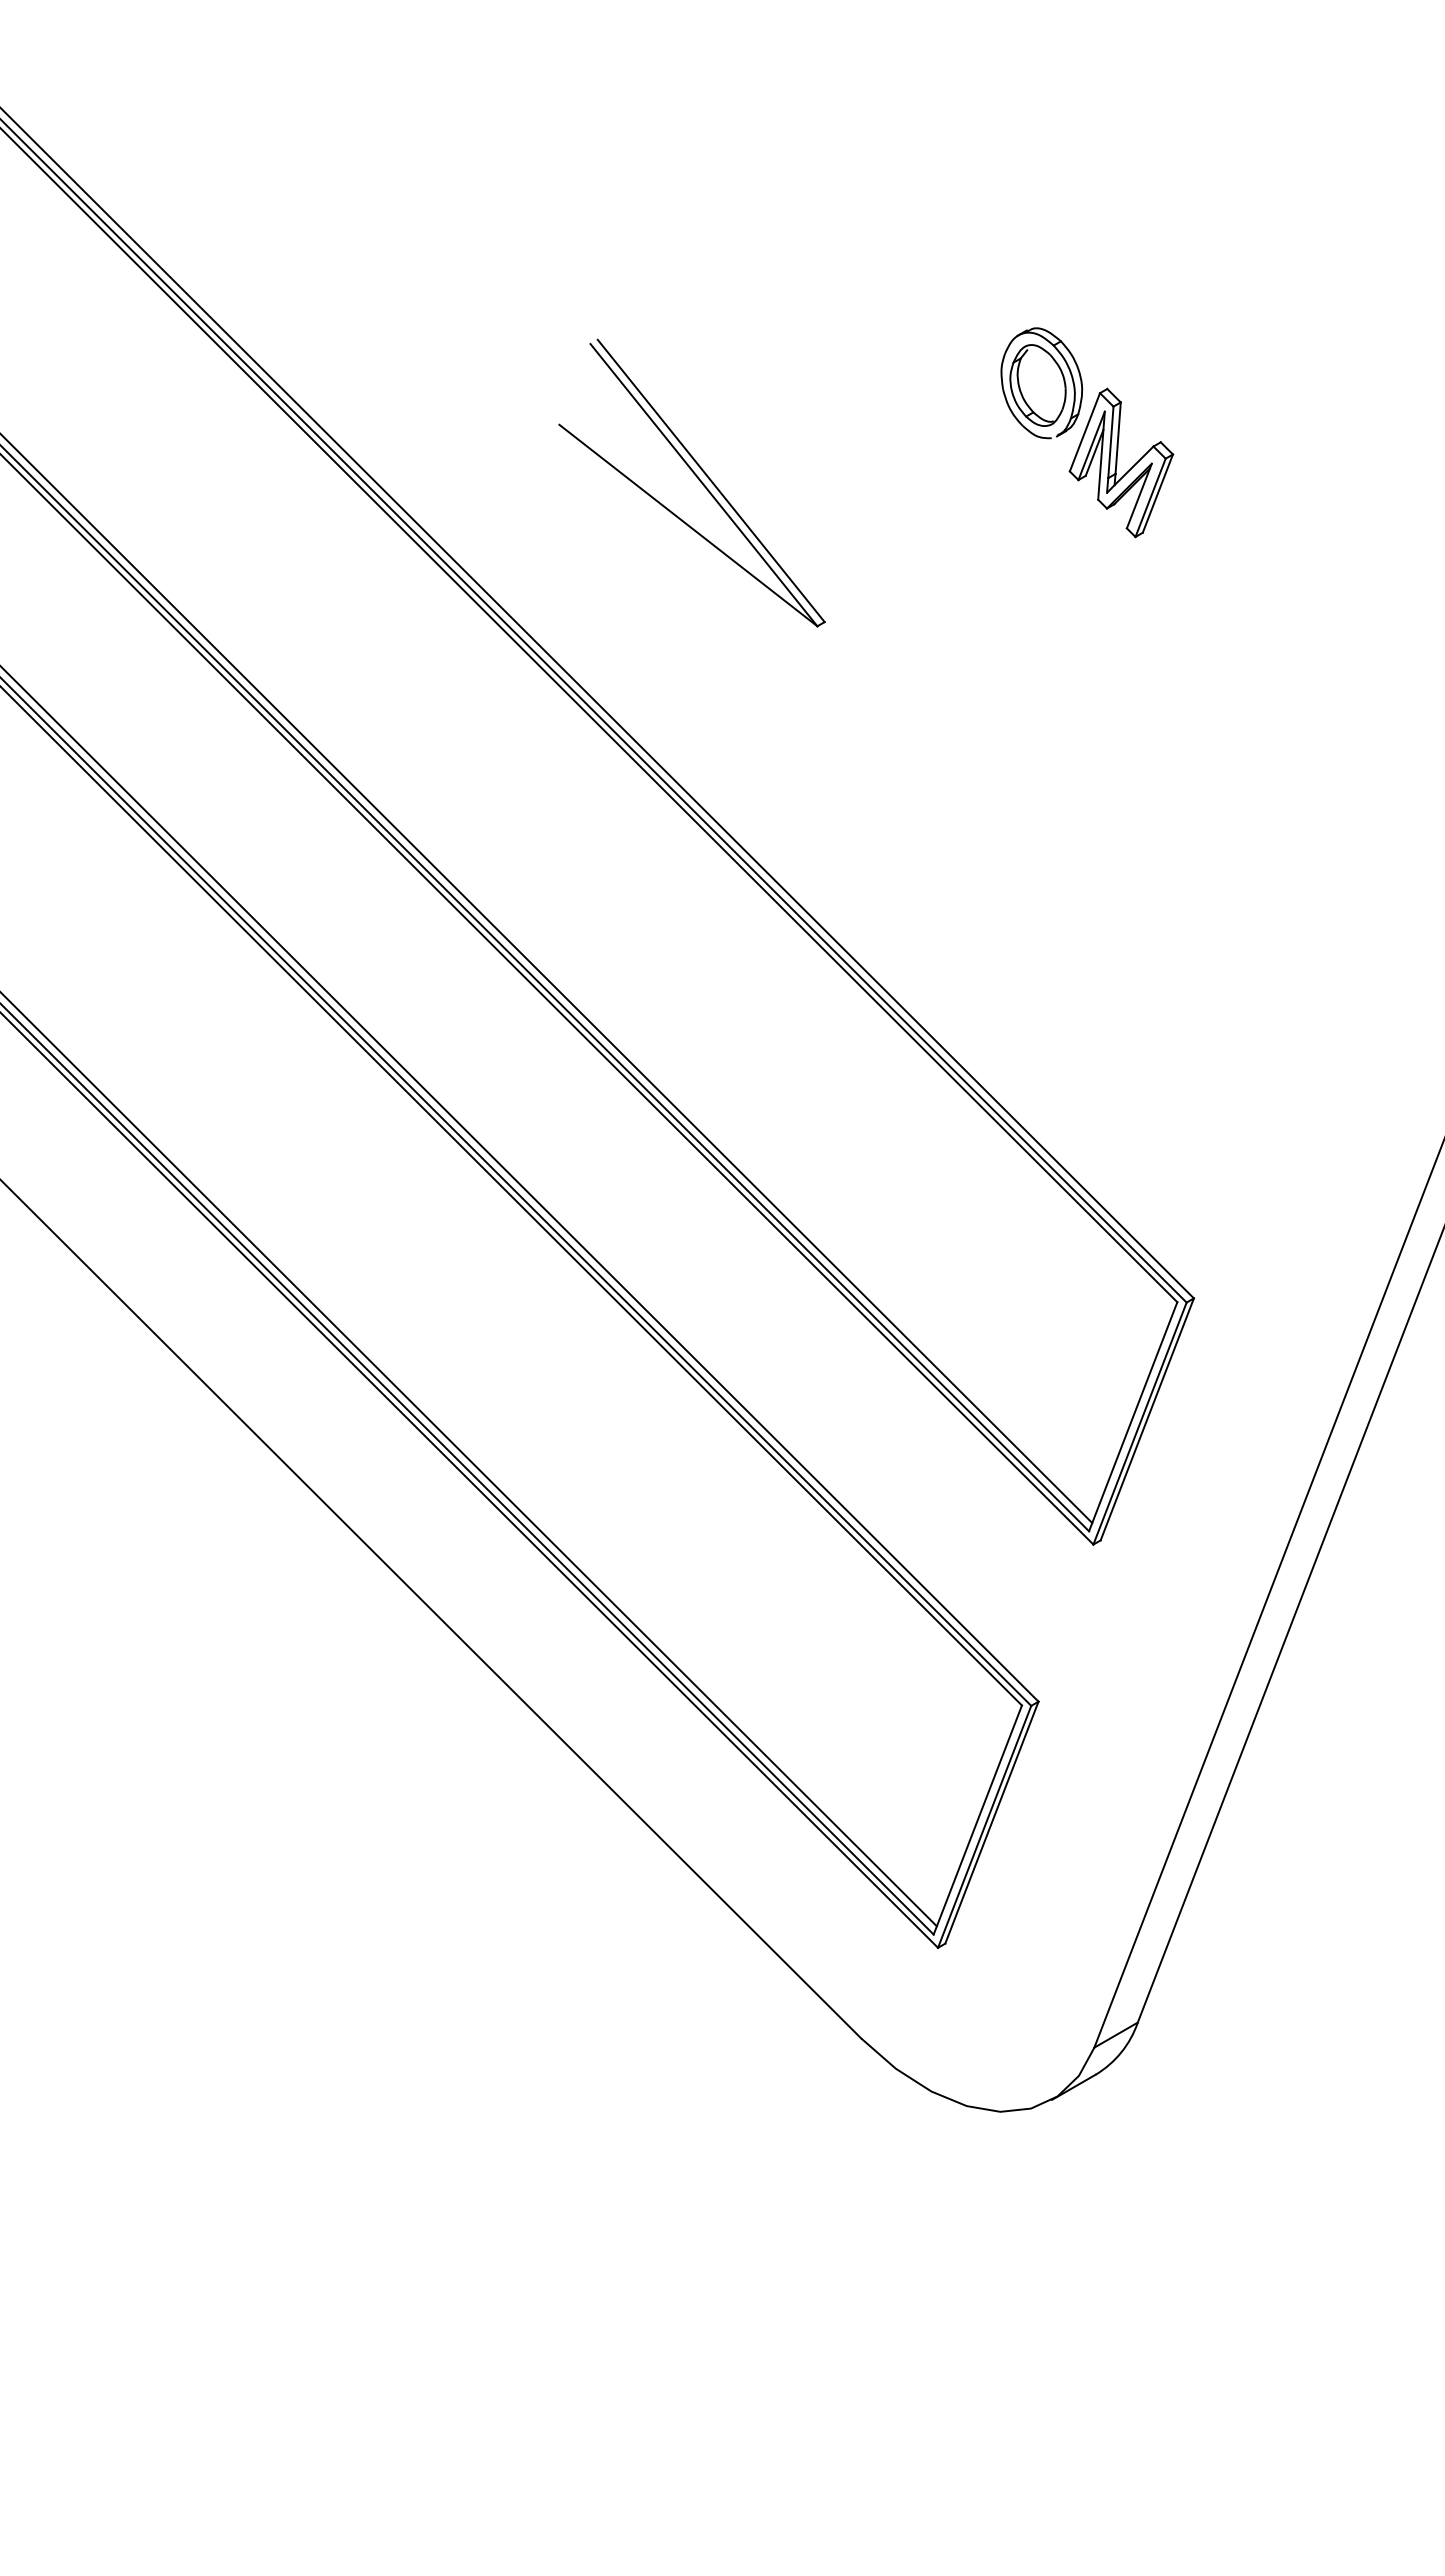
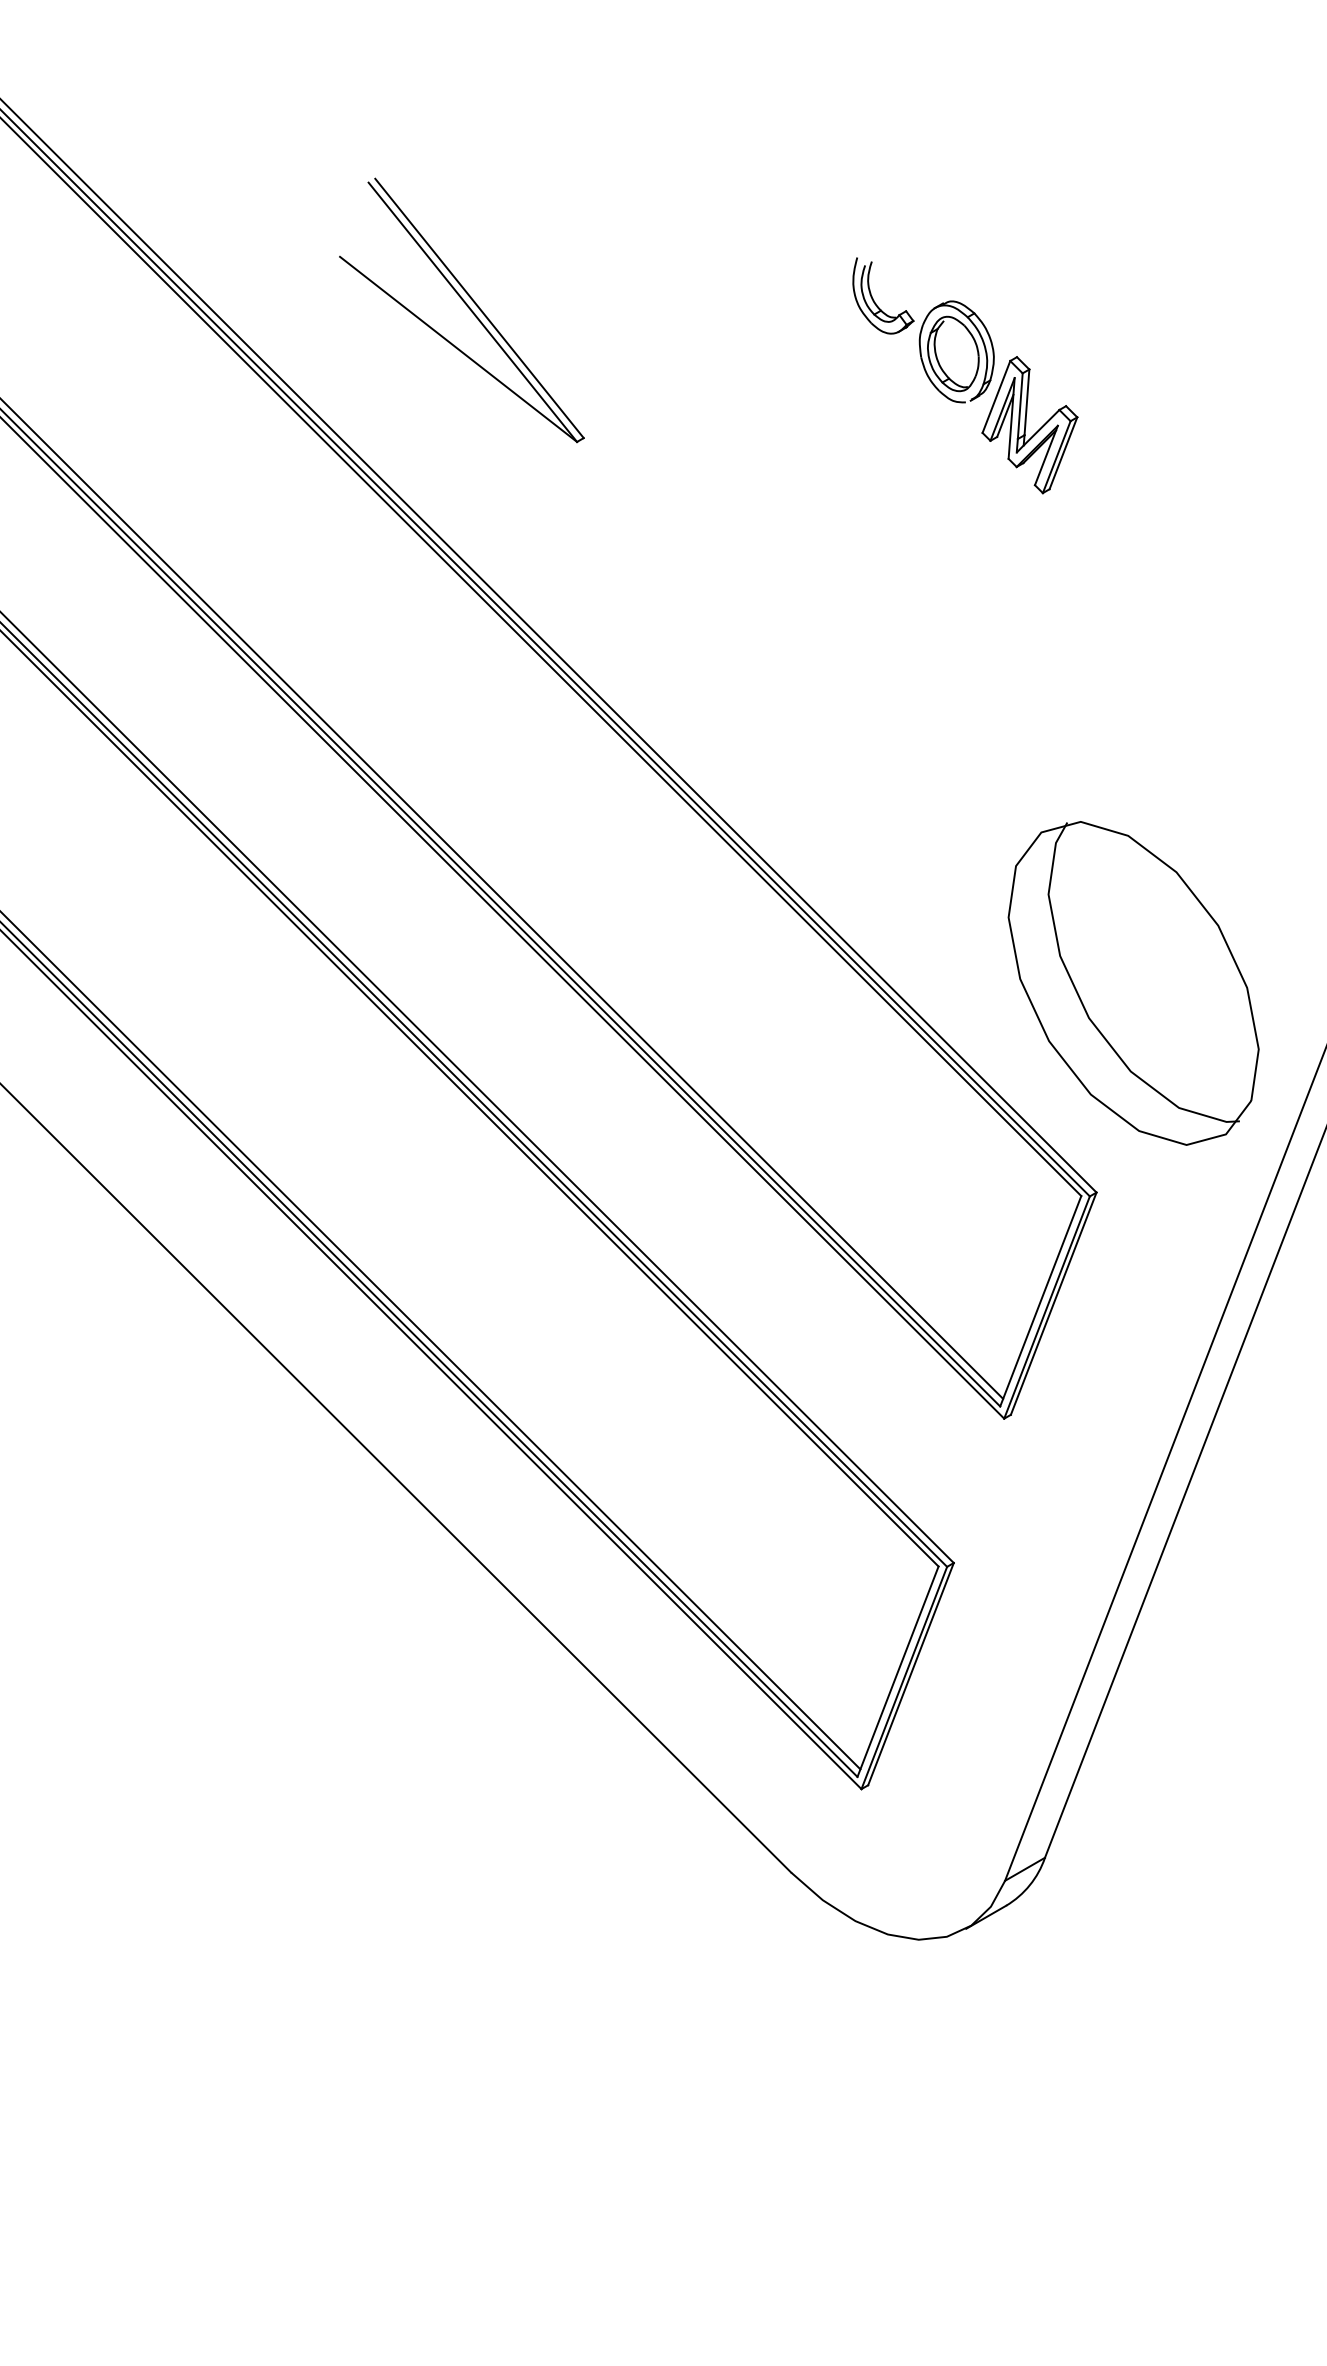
part: (952, 327) -> (874, 300), added
part: (696, 477) -> (466, 305), moved
part: (1234, 1070) -> (1133, 983), added

